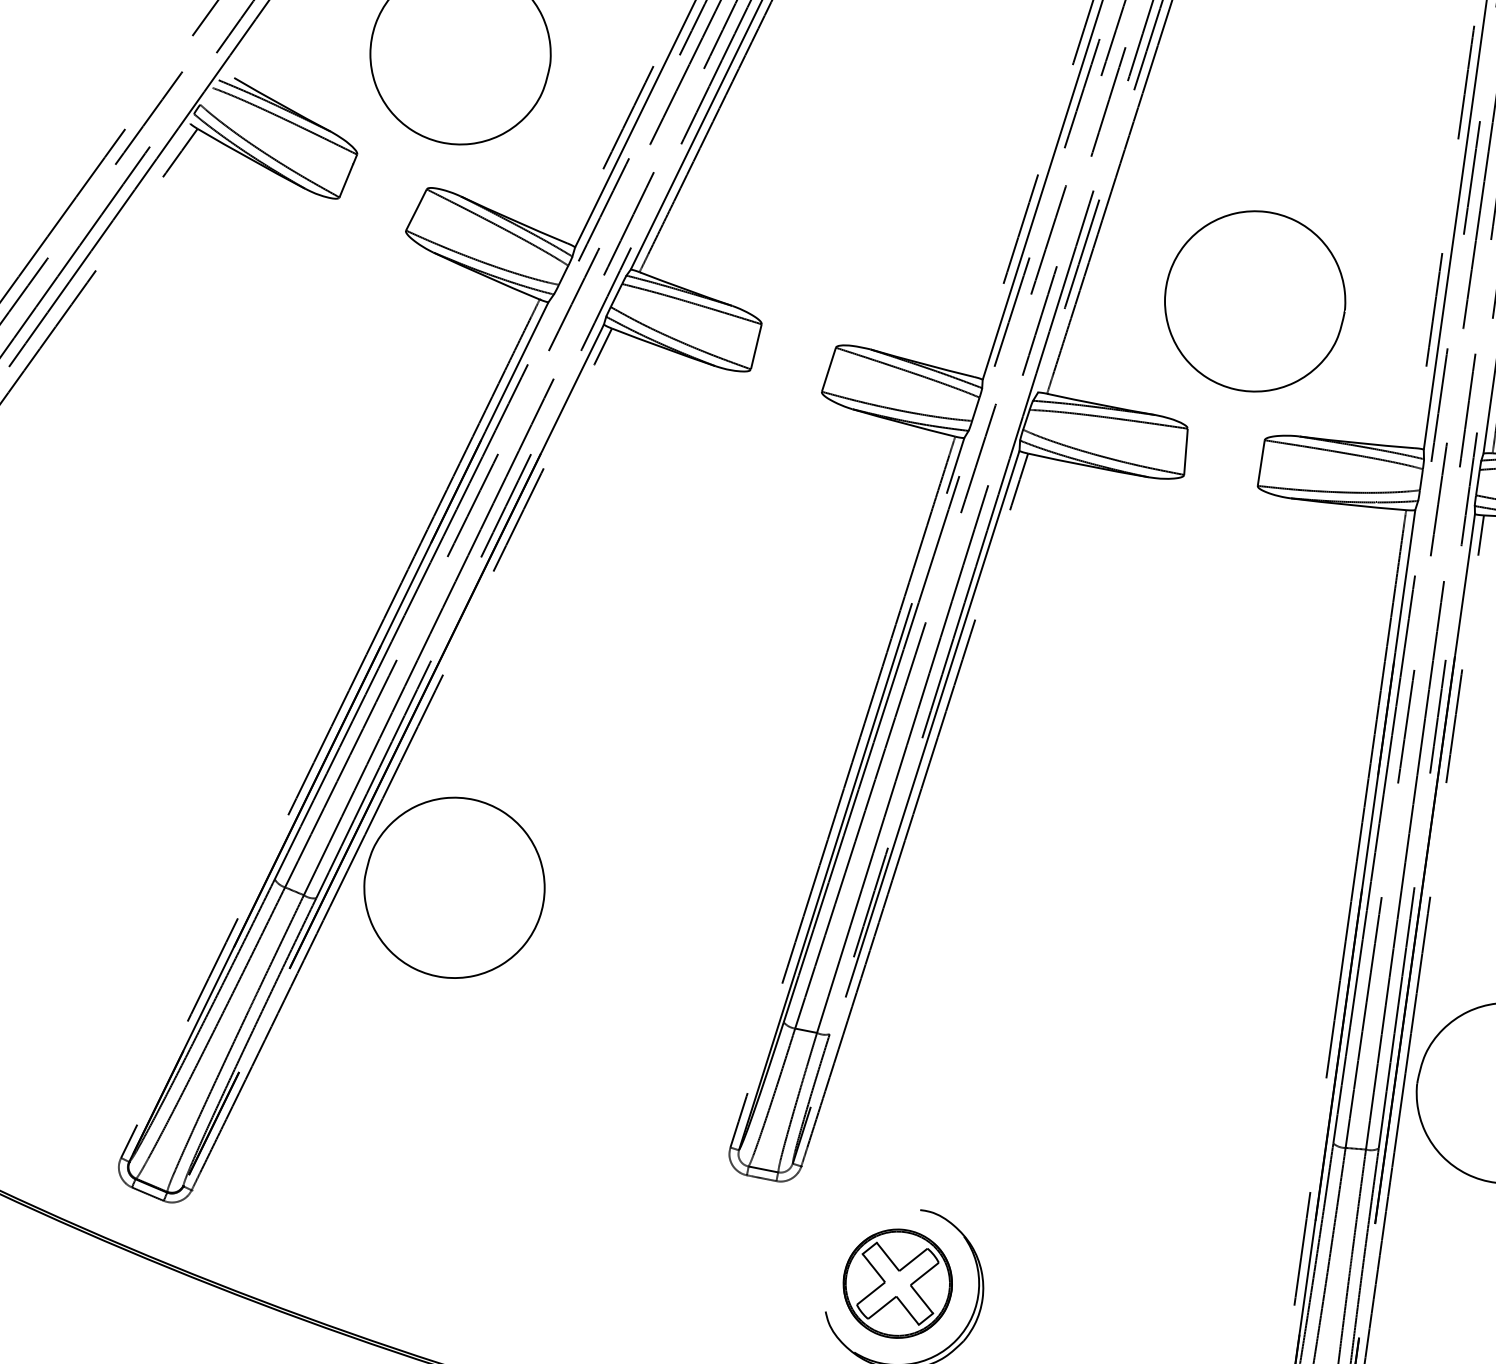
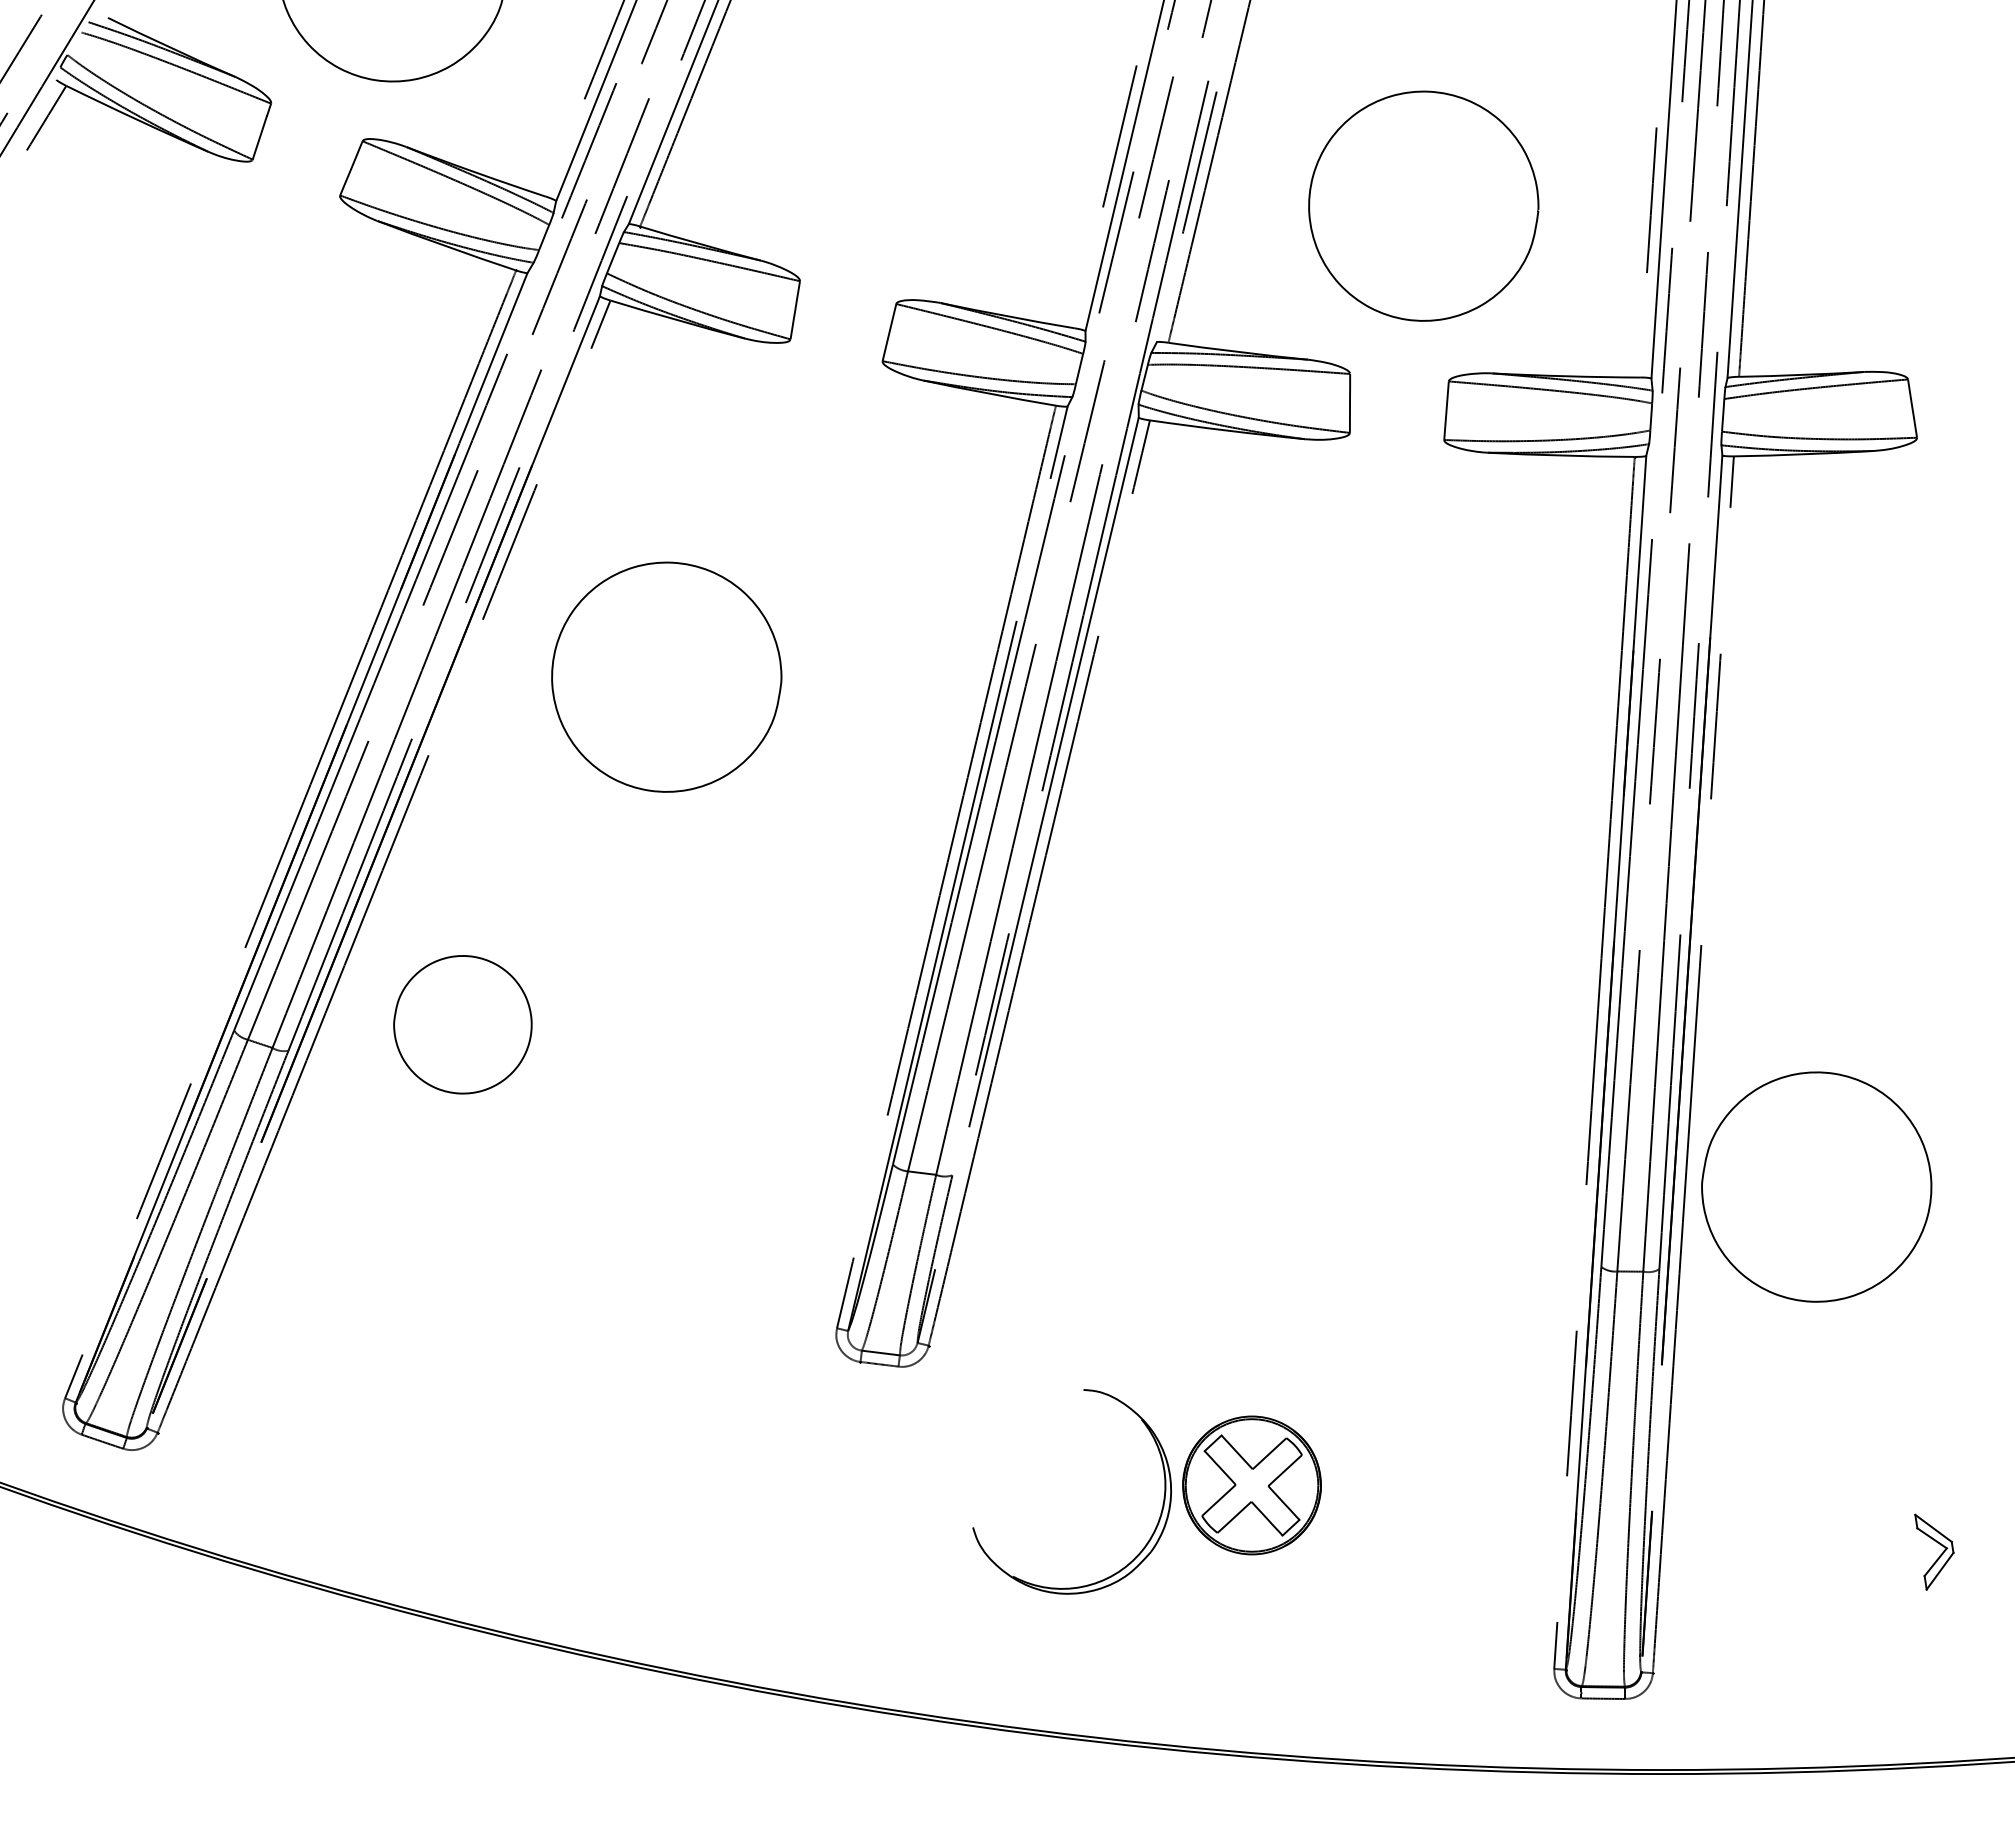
part: (634, 626) -> (666, 676), added
part: (454, 887) -> (462, 1024), size x0.6
part: (897, 1283) -> (1251, 1485), moved

